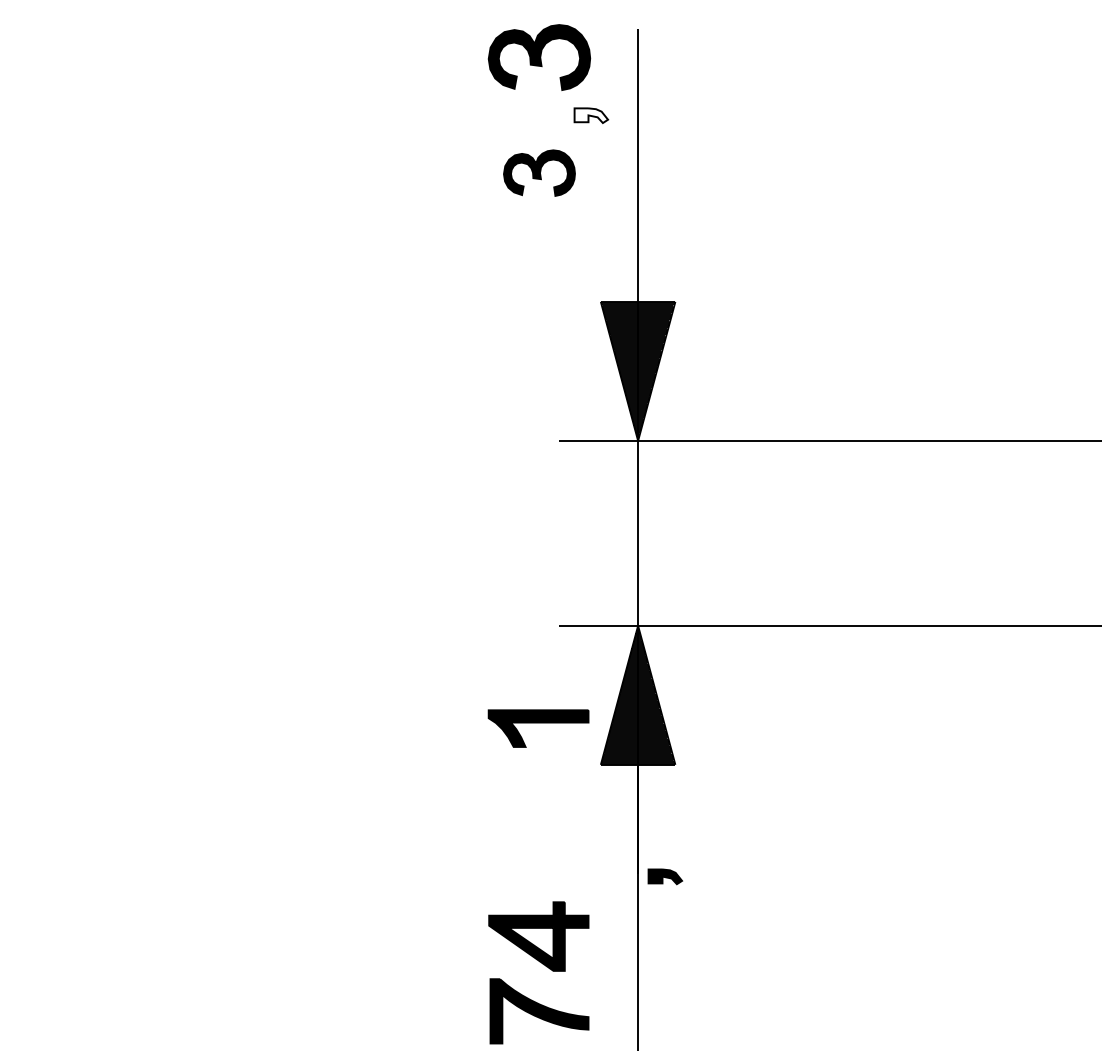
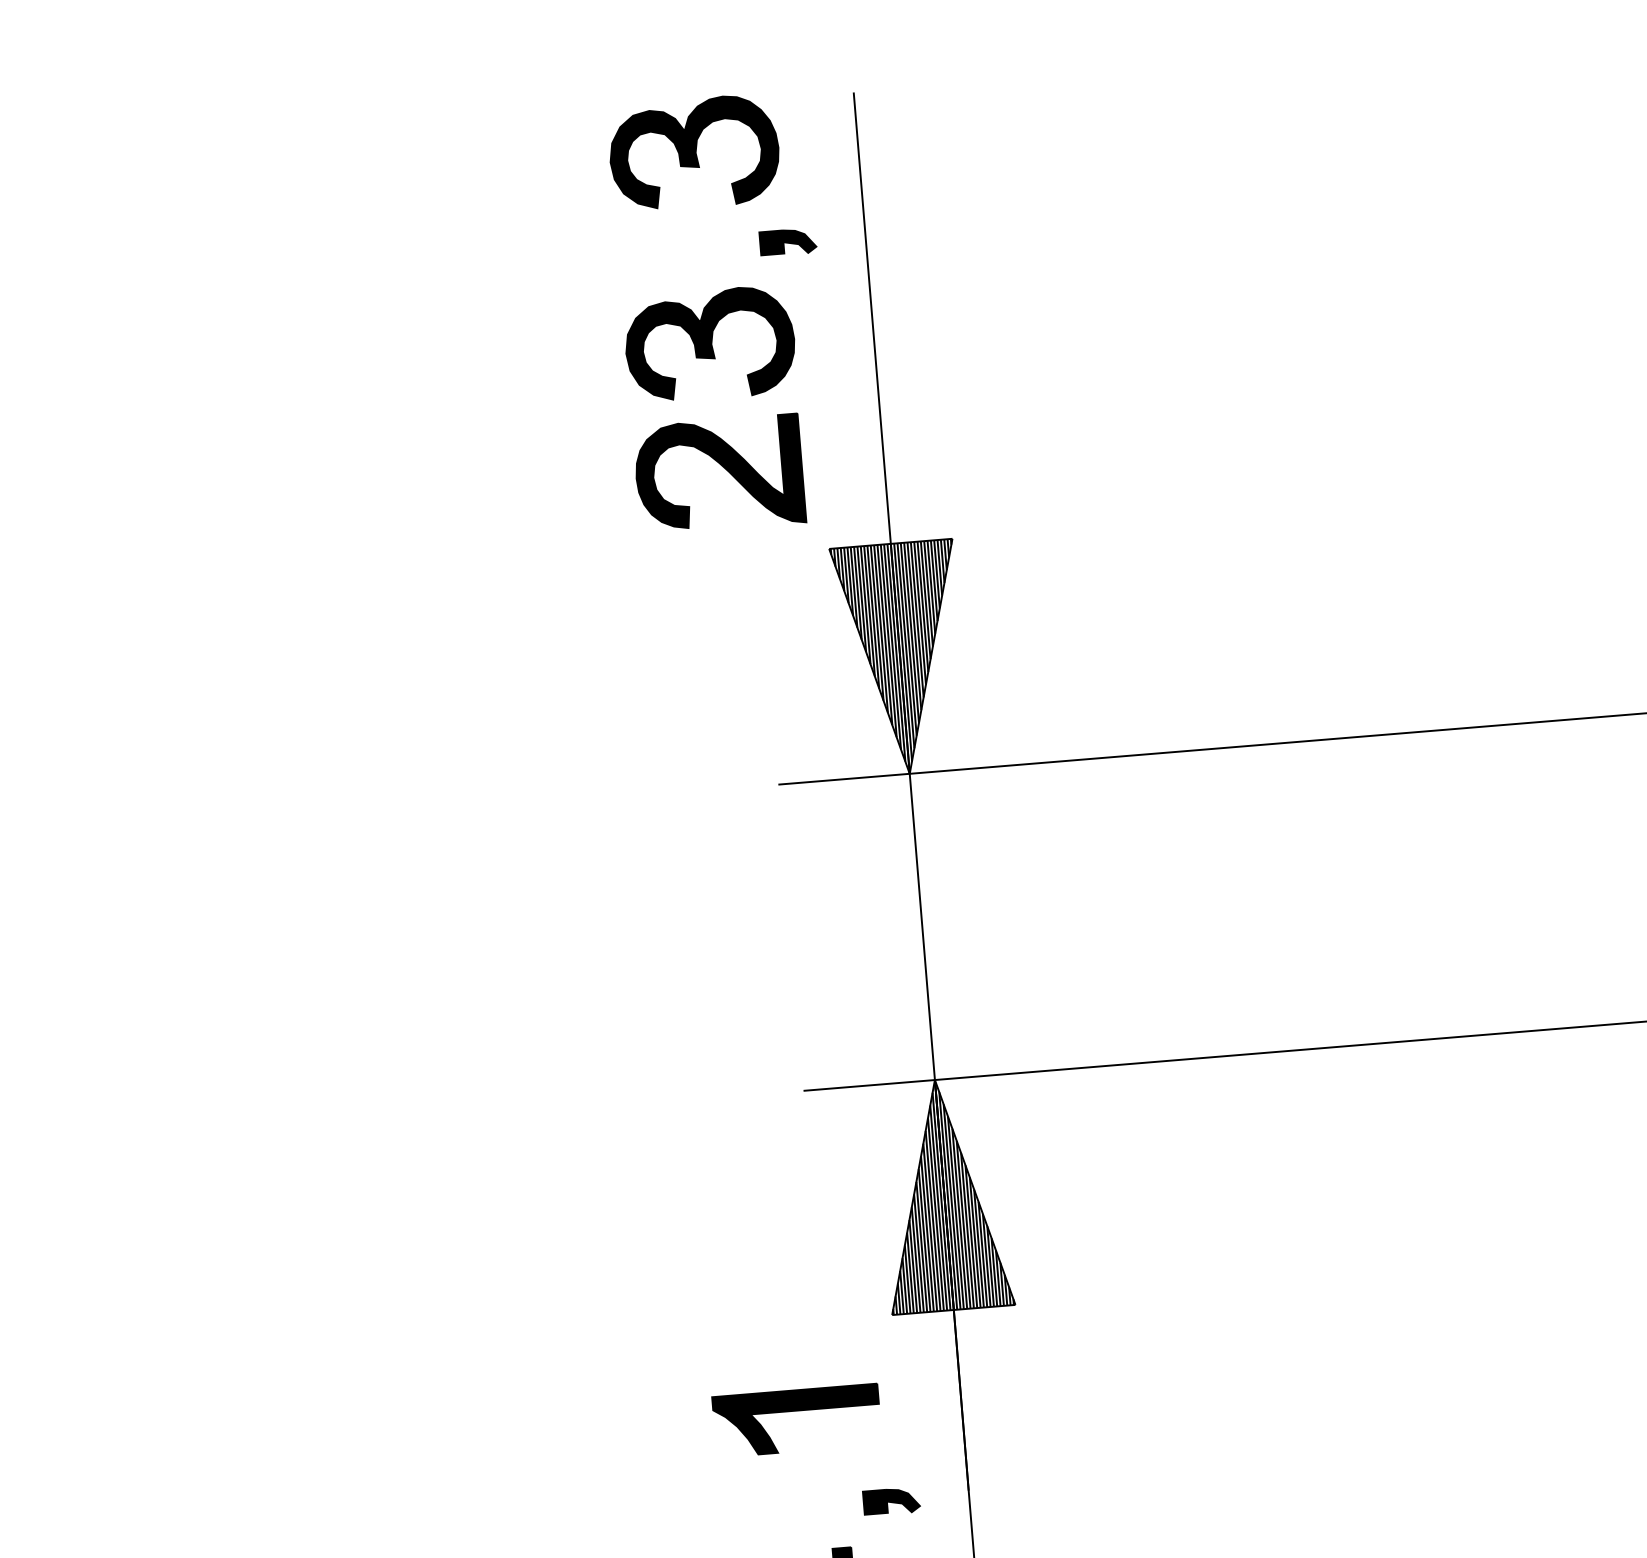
fill: (591, 115) -> (788, 241), added
part: (539, 172) -> (710, 343), size x1.43
part: (538, 251) -> (719, 474), added
part: (538, 728) -> (796, 1420), moved
part: (665, 876) -> (891, 1501), moved

